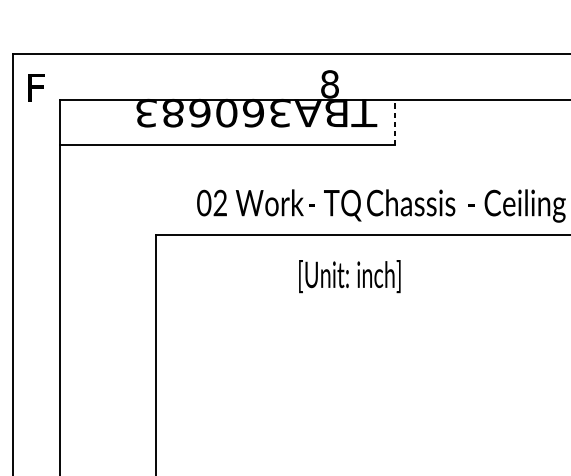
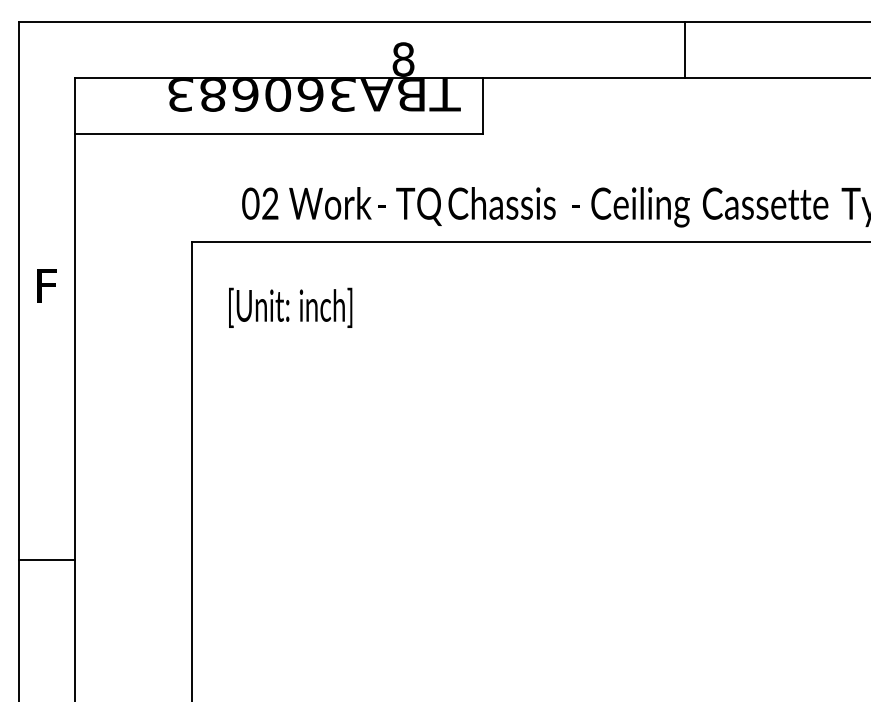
line: (562, 76) -> (685, 50), added
text: (35, 87) -> (46, 285), moved
line: (395, 122) -> (482, 105), dashed -> solid
text: (349, 276) -> (290, 307), moved

